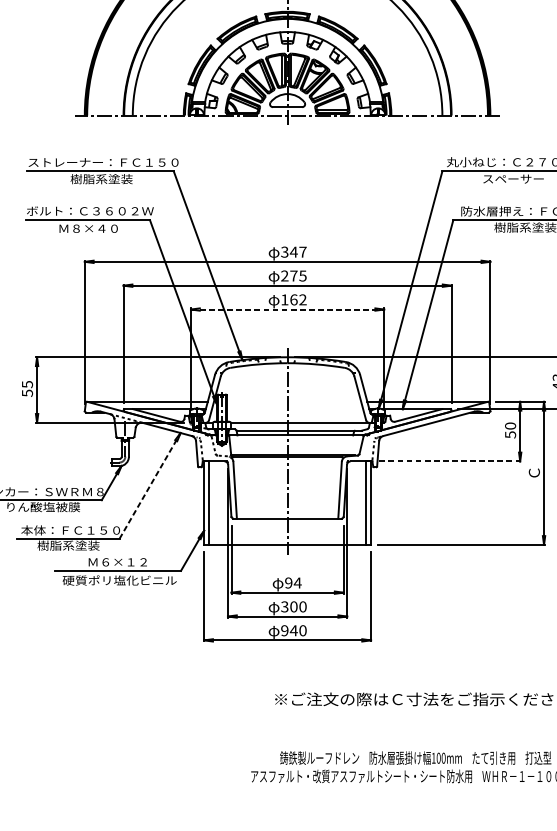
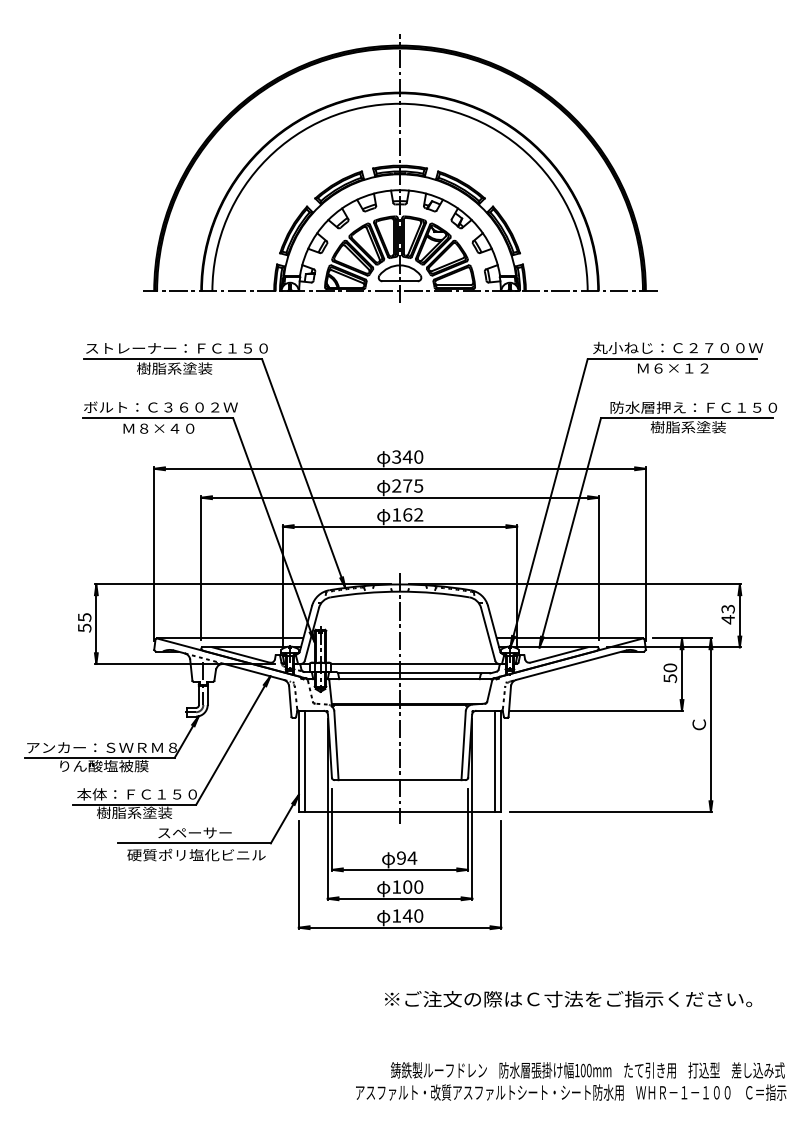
text: (513, 179) -> (673, 368), スペーサー -> Ｍ６×１２
text: (302, 251) -> (418, 456), 347 -> 340
line: (287, 309) -> (400, 526), dashed -> solid
line: (449, 461) -> (596, 710), dashed -> solid
line: (150, 485) -> (233, 740), dashed -> solid
text: (118, 561) -> (194, 832), Ｍ６×１２ -> スペーサー
text: (284, 606) -> (396, 886), 300 -> 100
text: (284, 630) -> (396, 915), 940 -> 140

